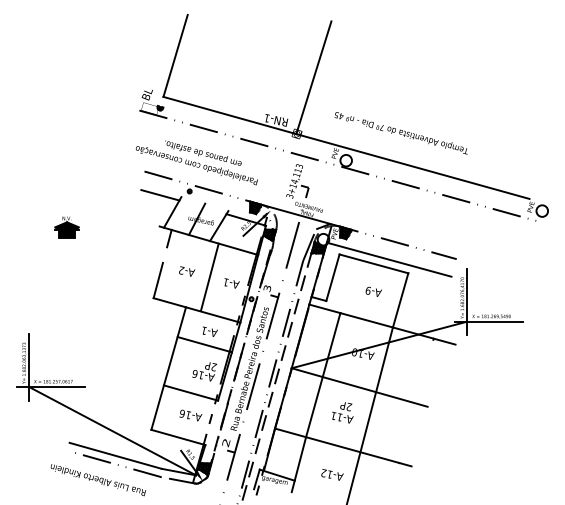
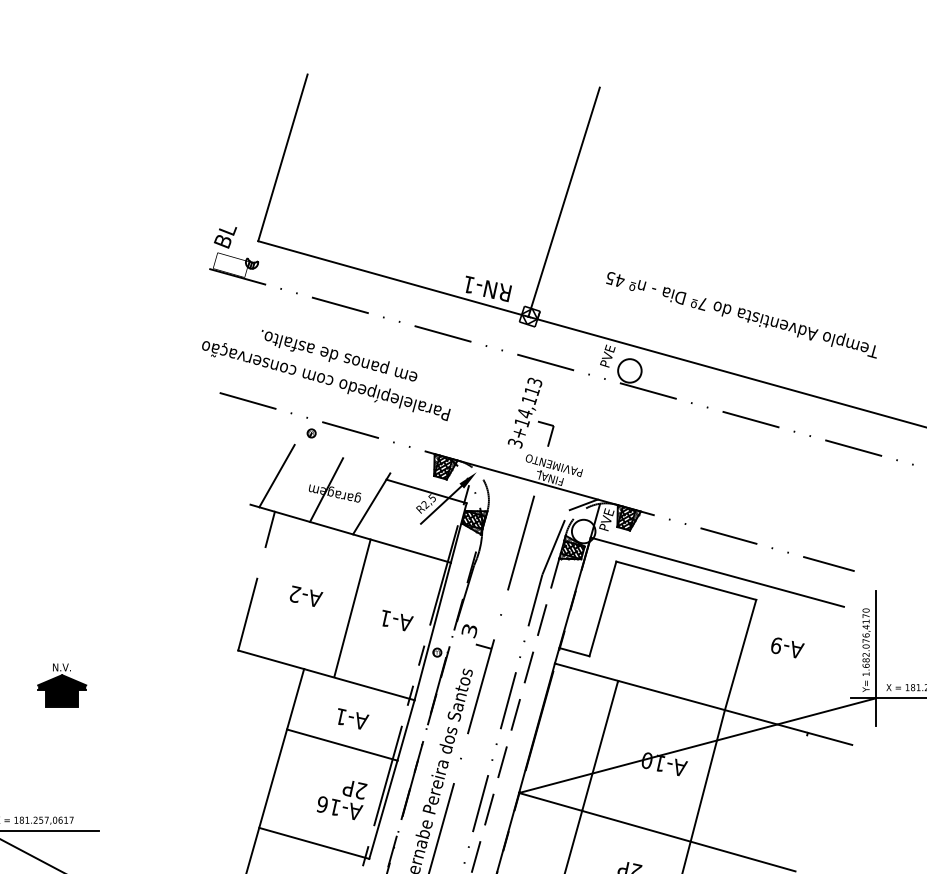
line: (160, 195) -> (252, 441), removed
part: (66, 227) -> (61, 685), moved
text: (373, 291) -> (787, 647), moved

